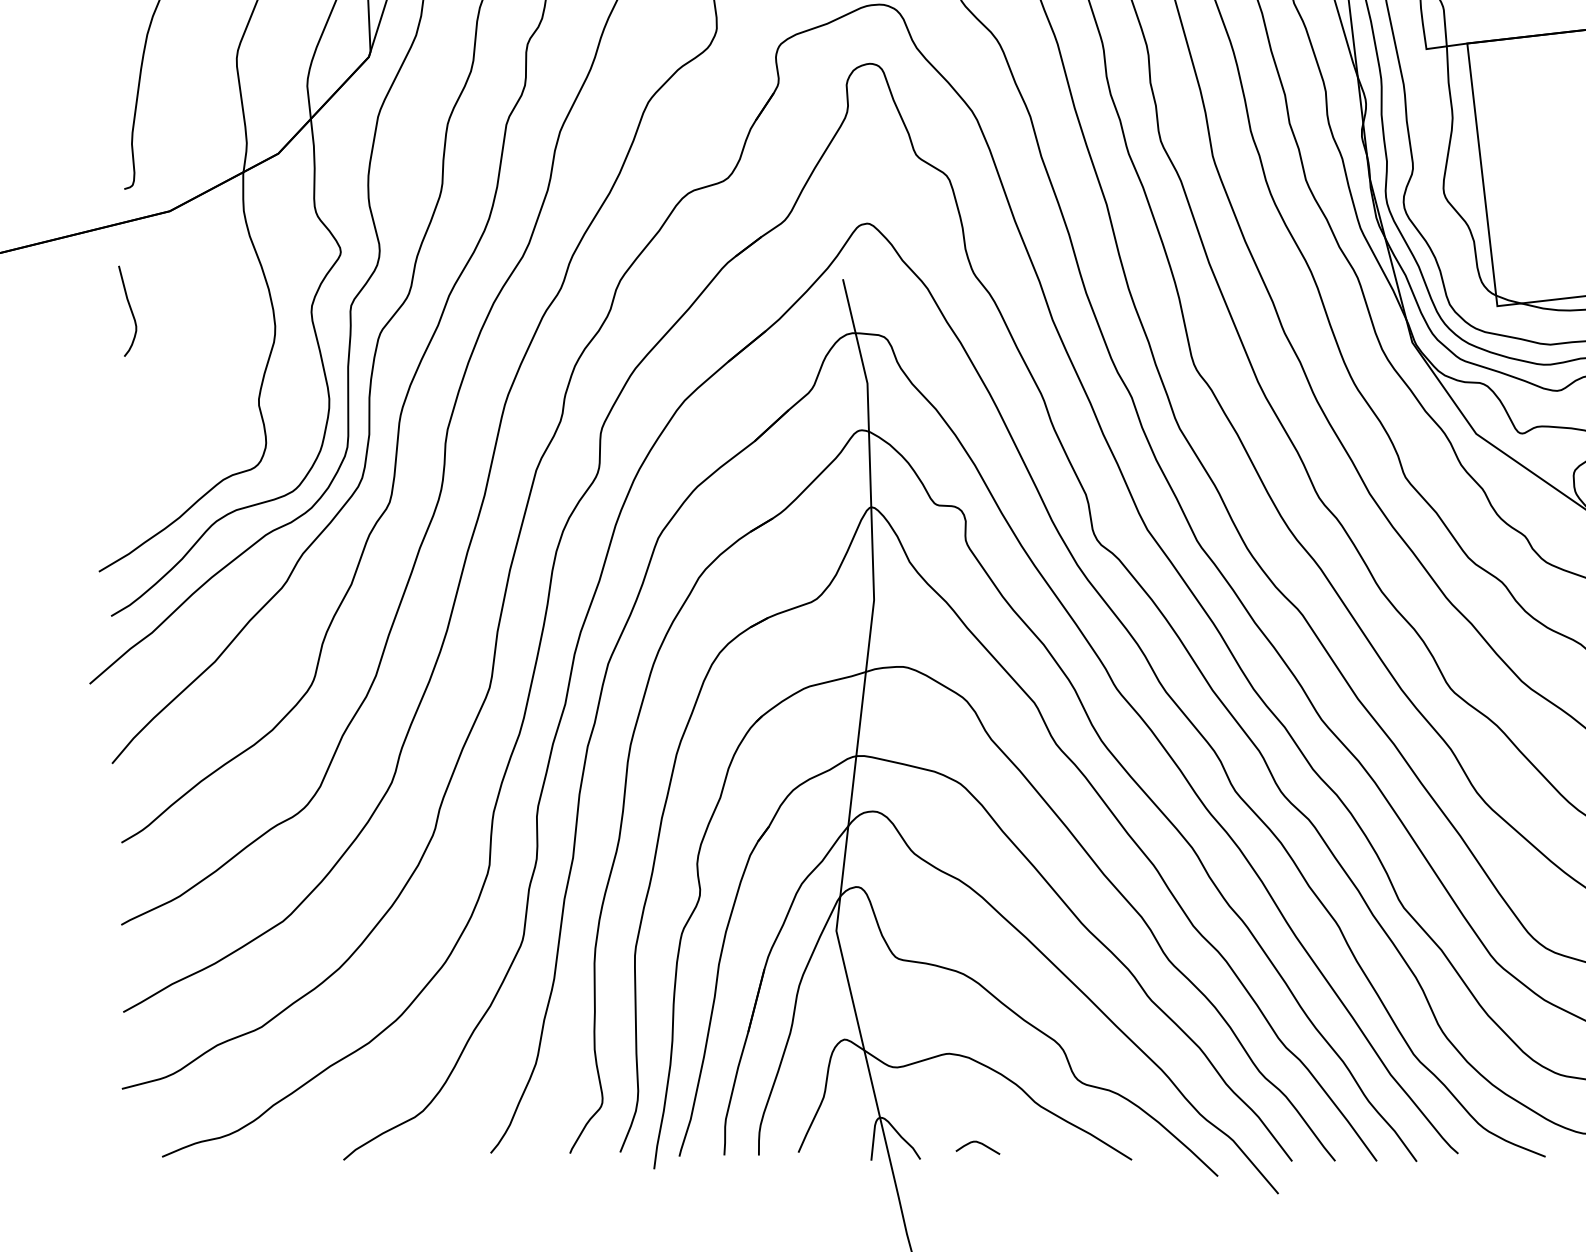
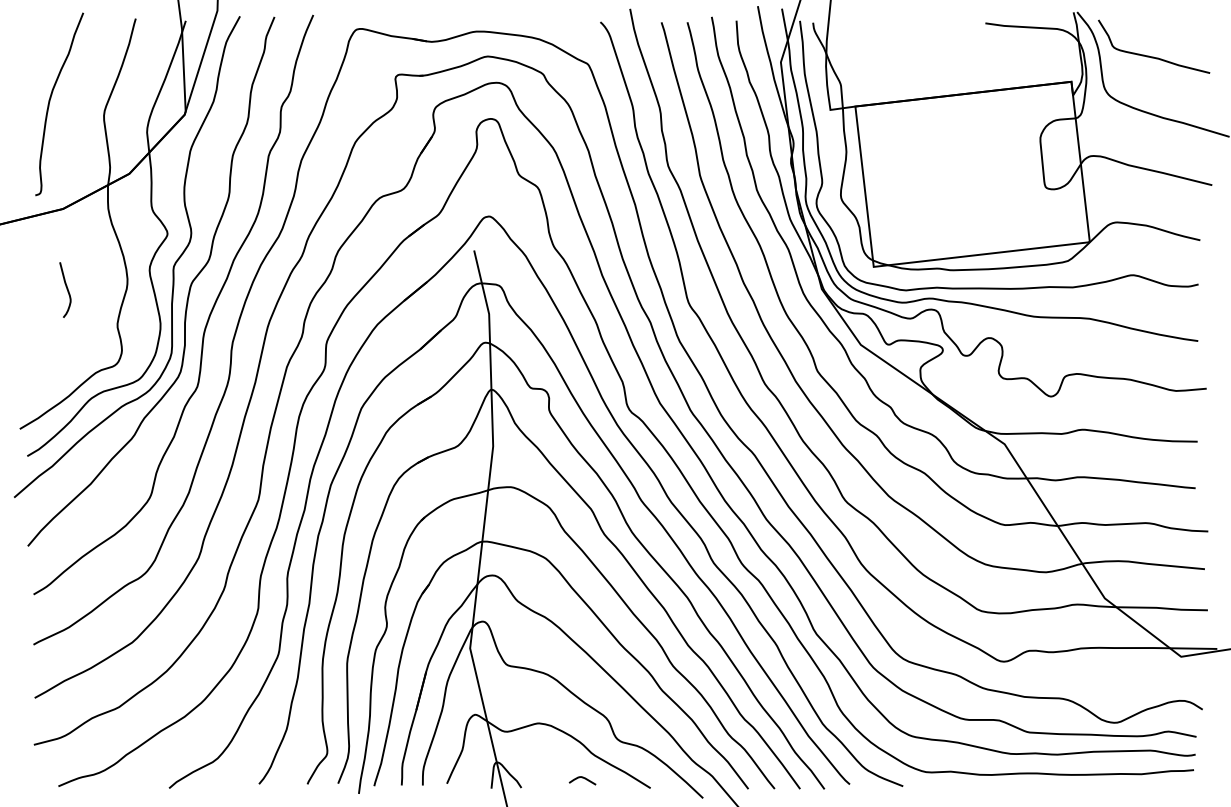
curve: (129, 310) -> (66, 289), moved
curve: (977, 1143) -> (582, 778), moved

